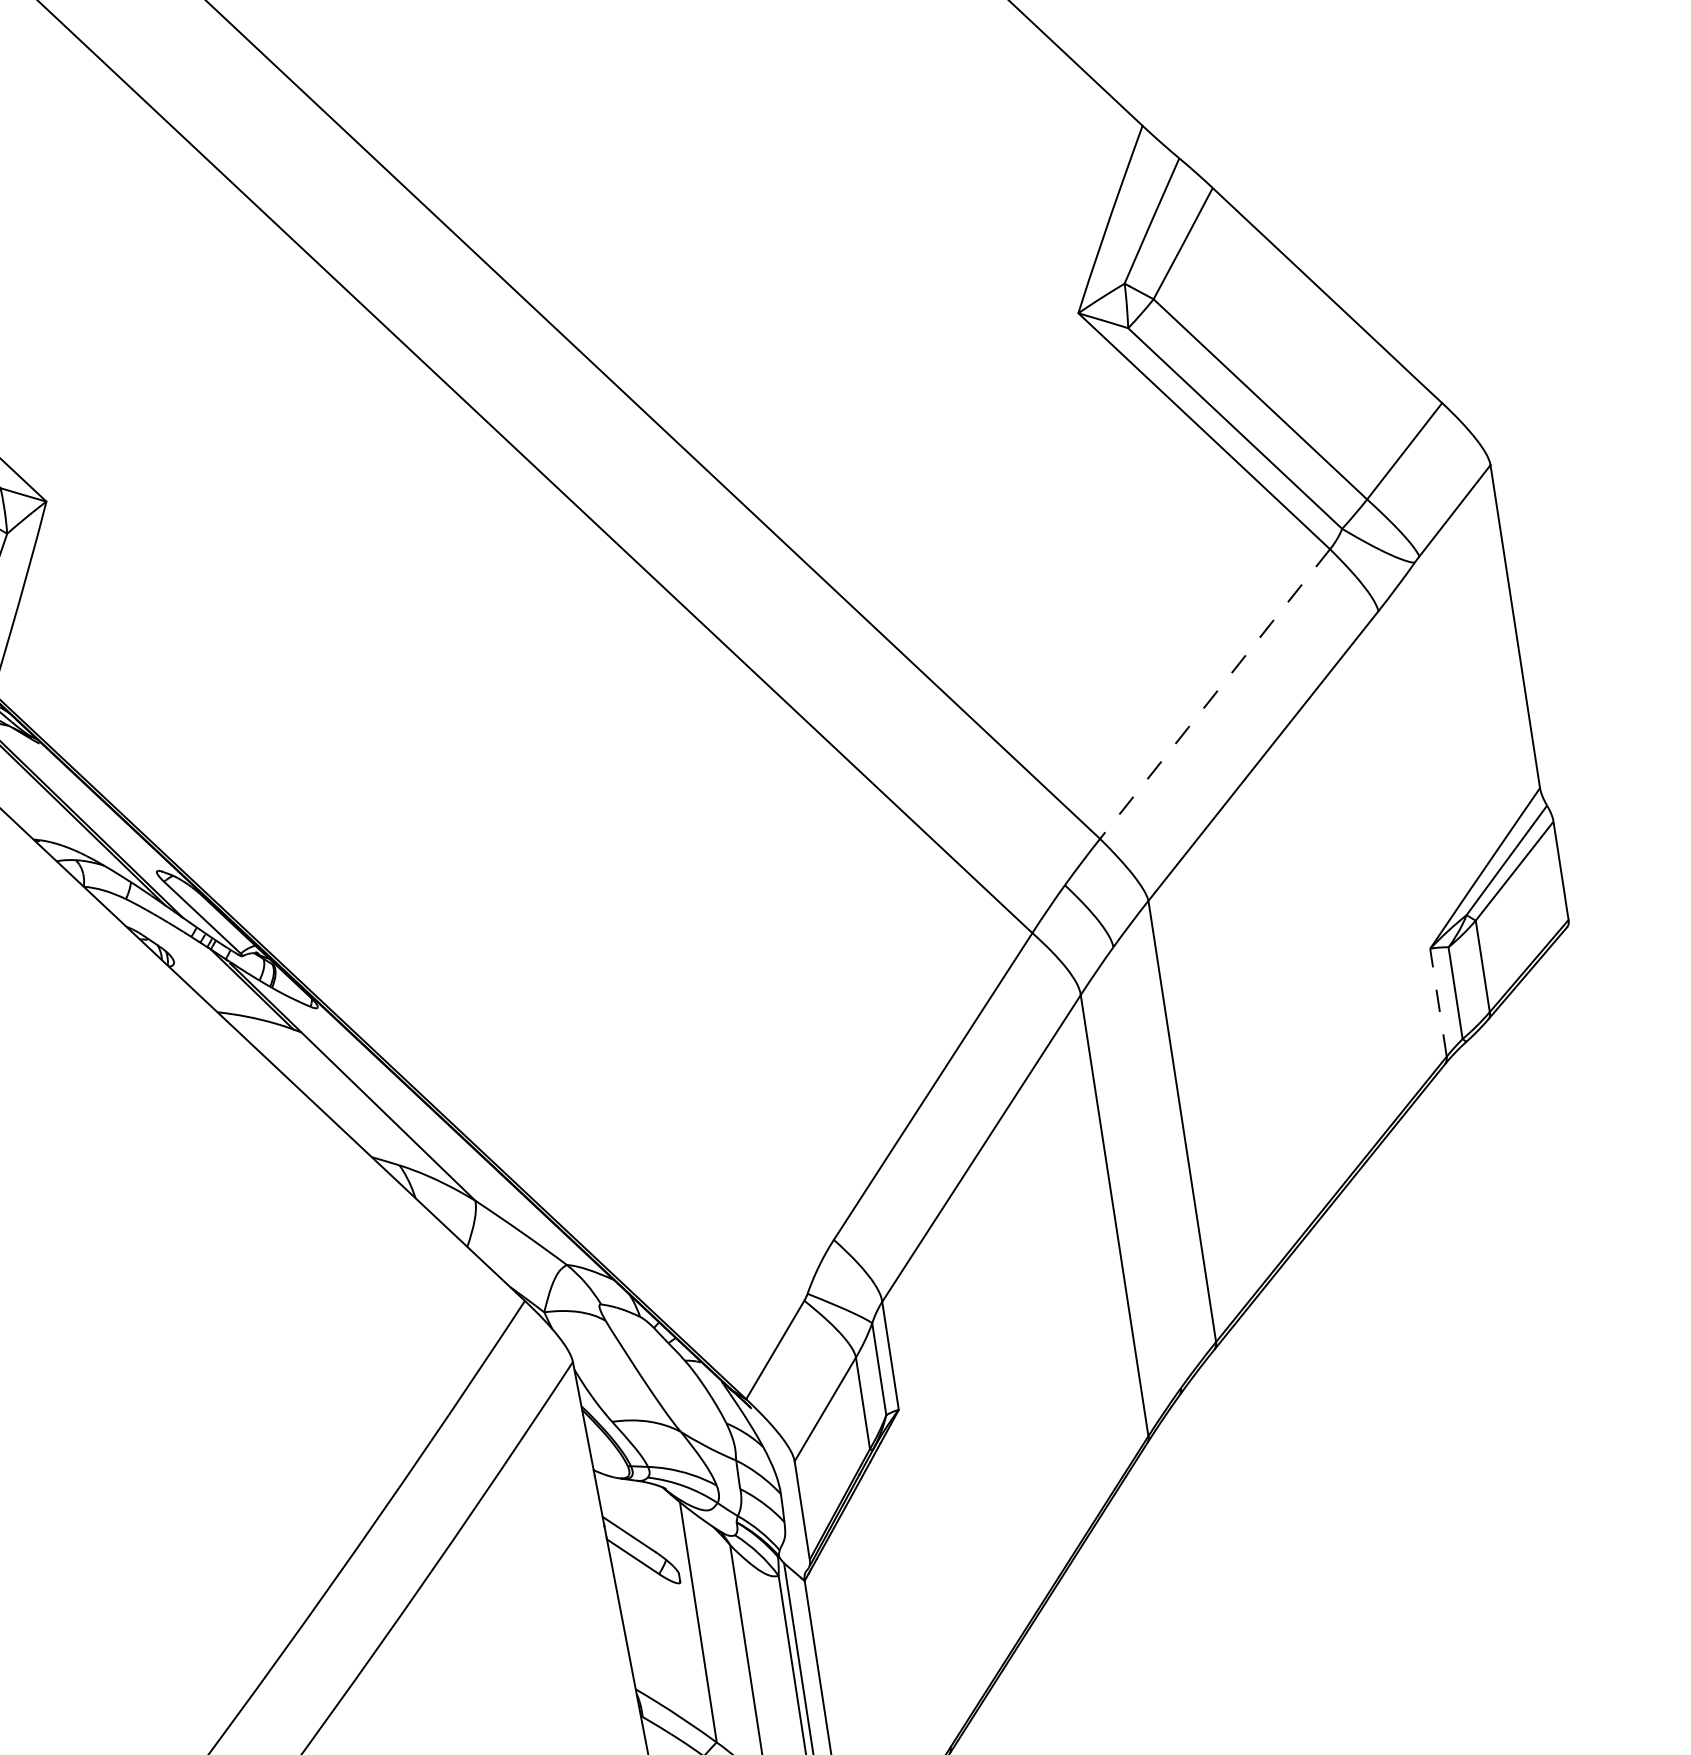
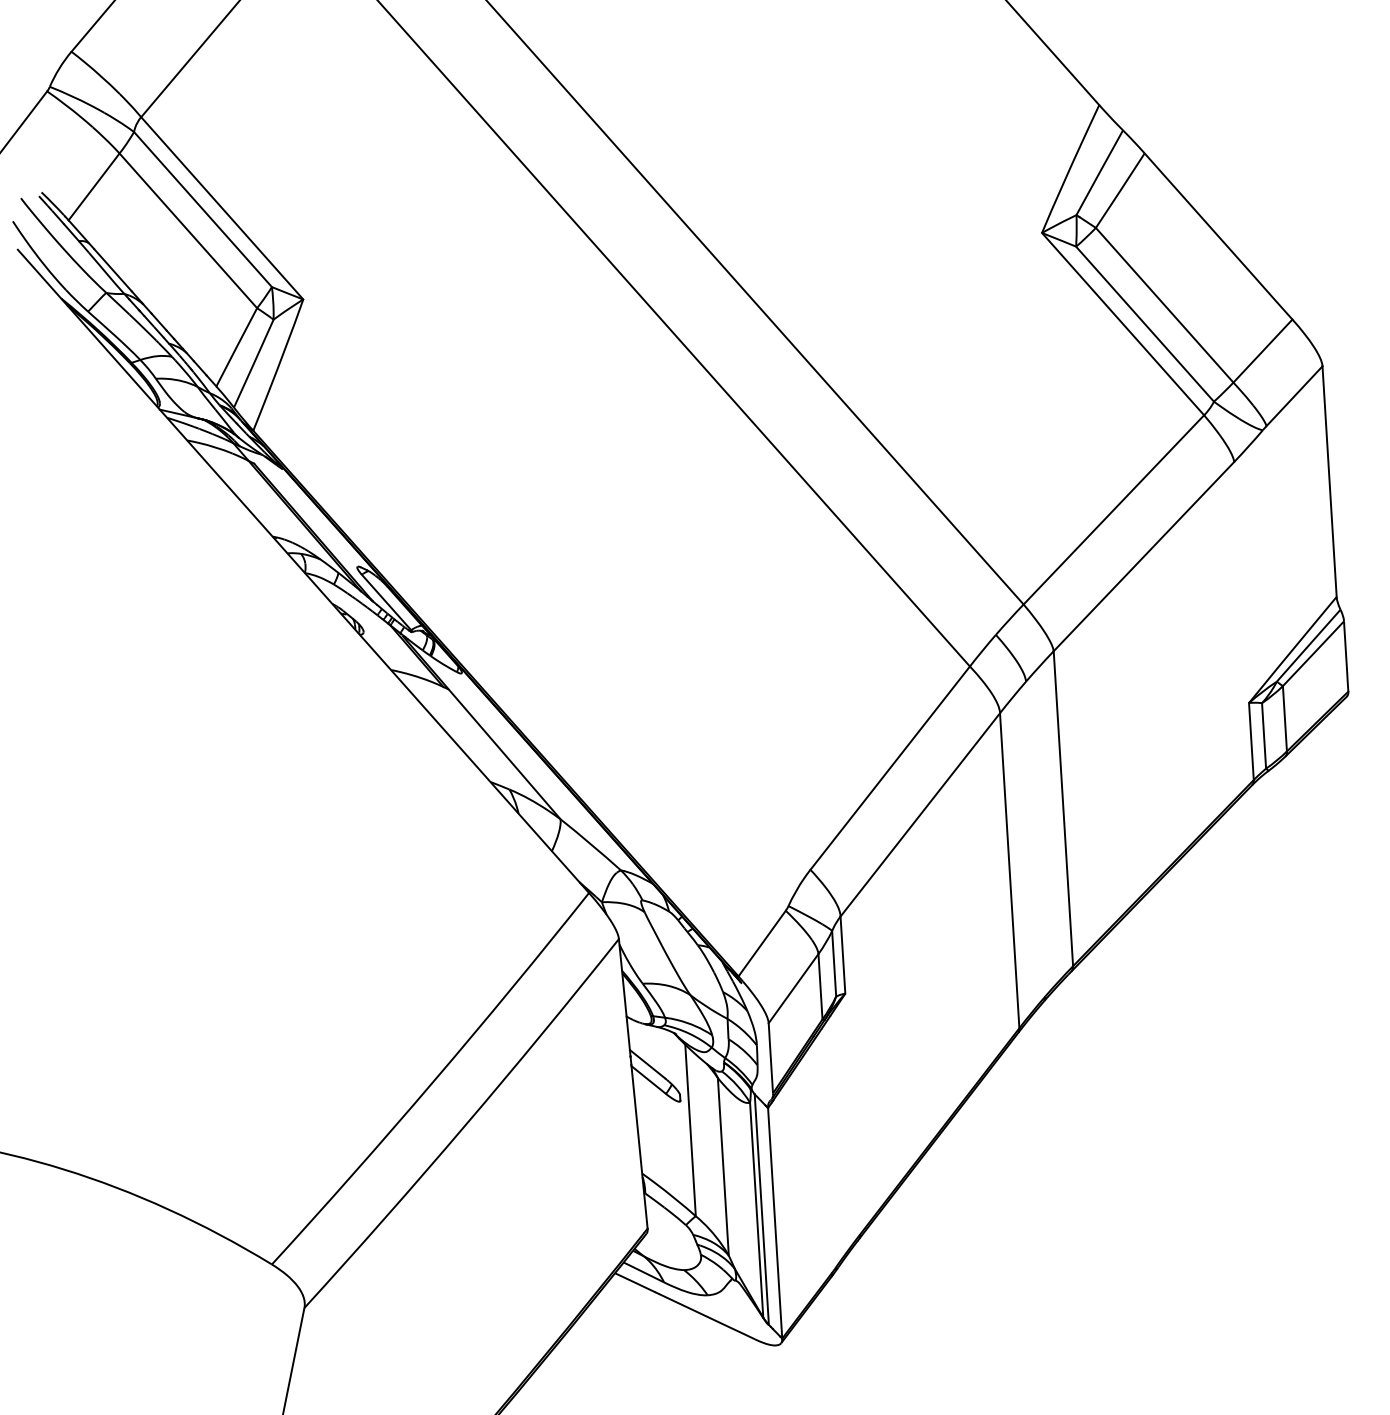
line: (1214, 693) -> (1113, 509), dashed -> solid
line: (1438, 1002) -> (1251, 741), dashed -> solid

